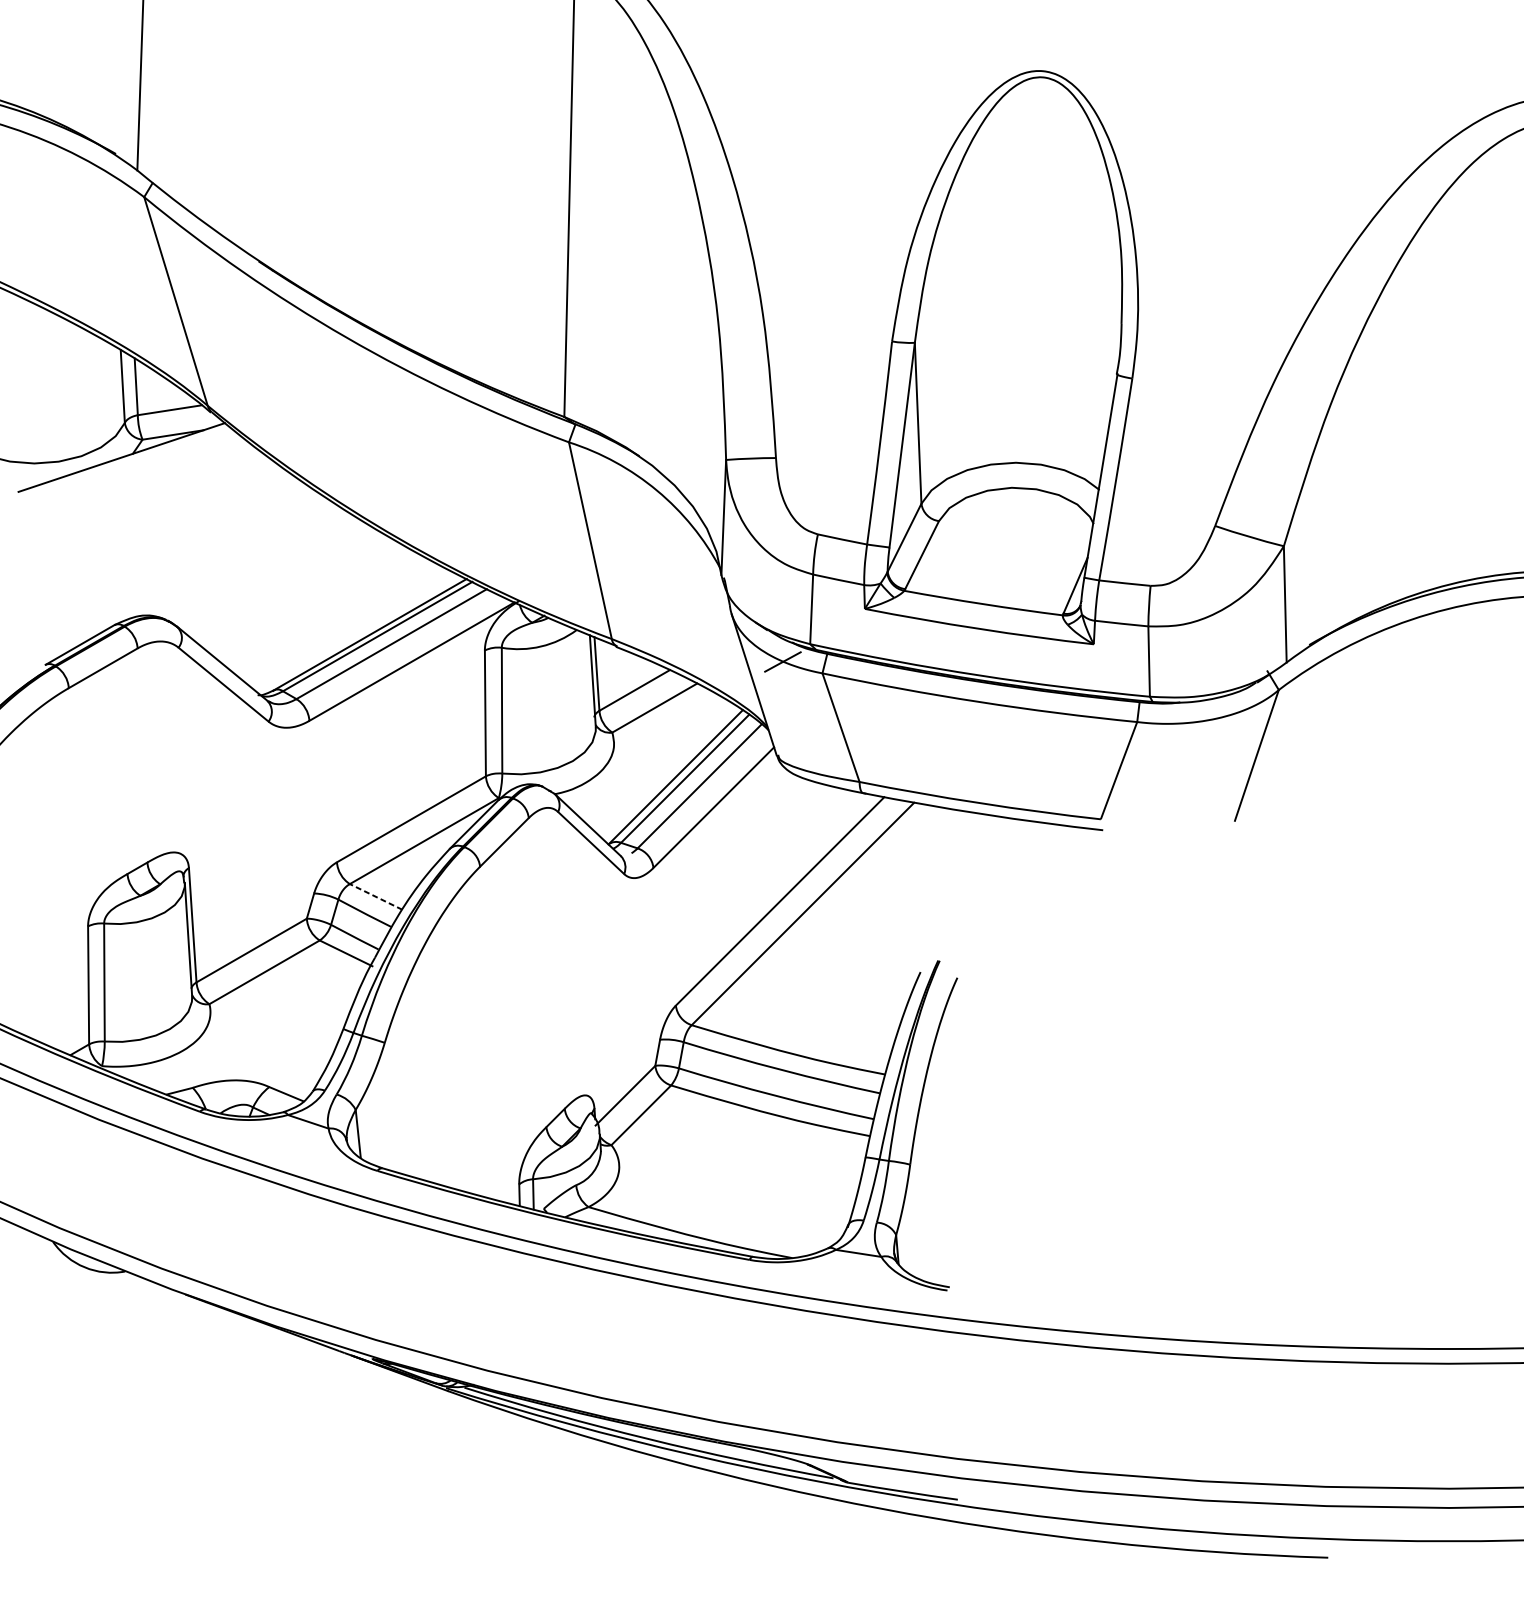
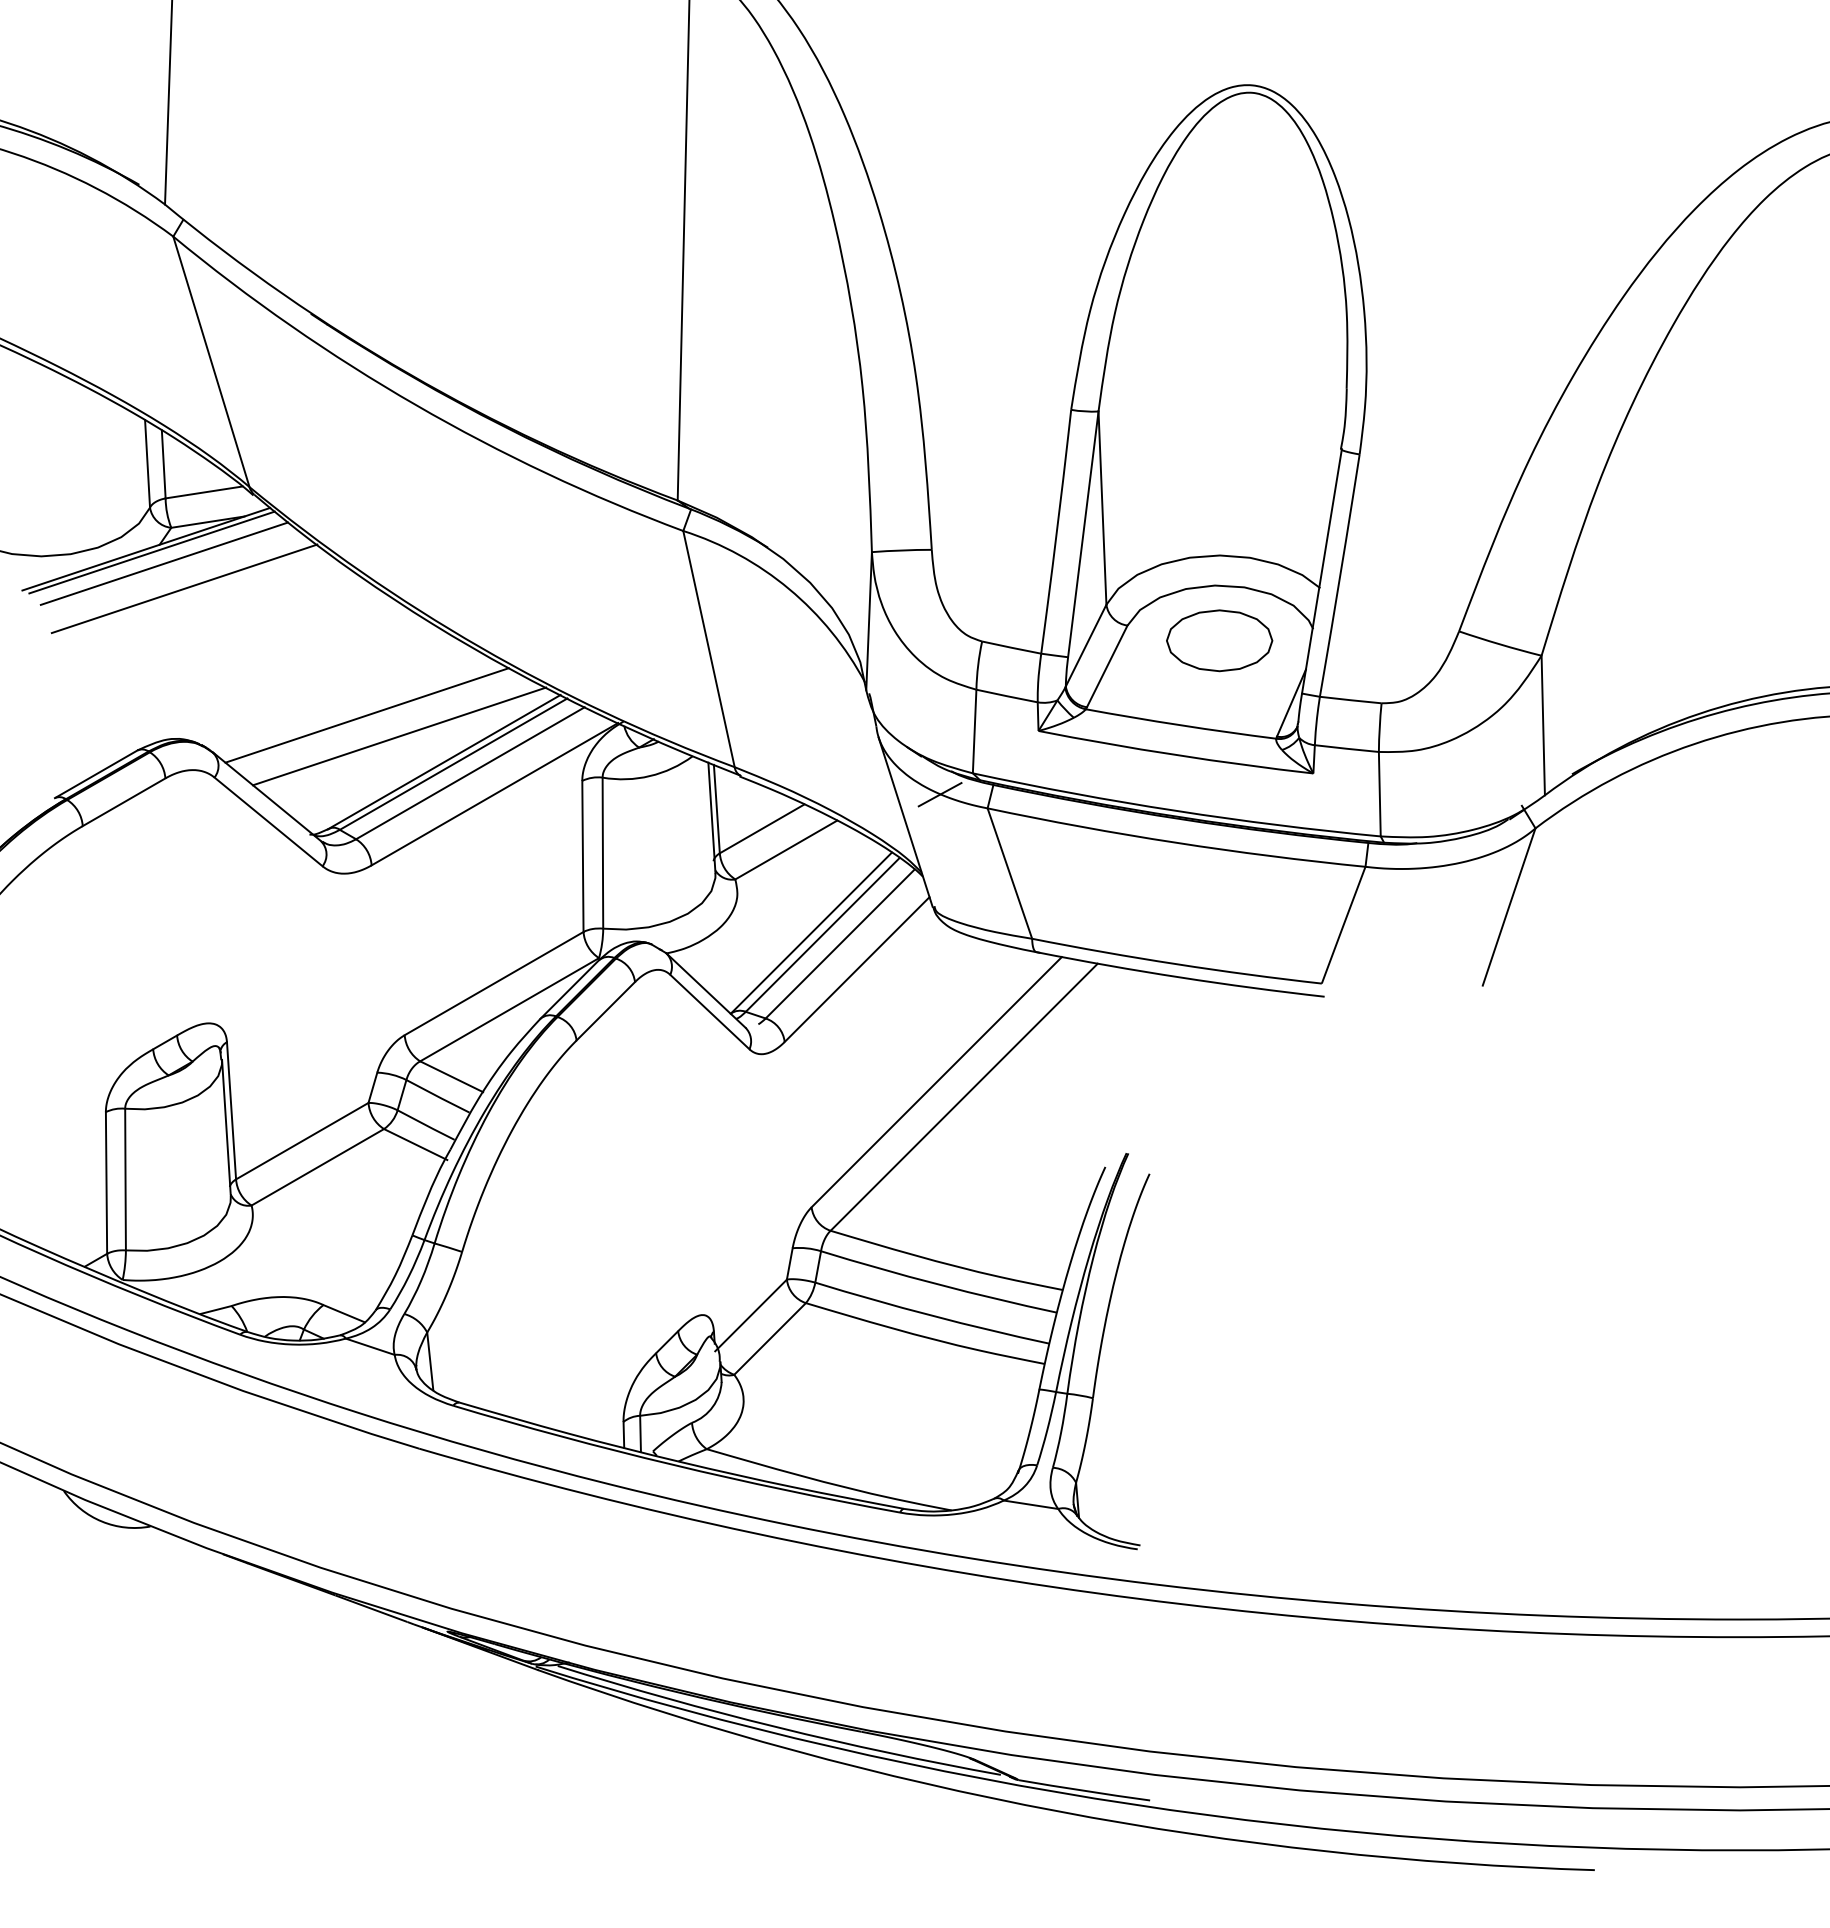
line: (126, 460) -> (151, 552), added
line: (136, 469) -> (163, 563), added
line: (153, 490) -> (184, 588), added
part: (1015, 533) -> (1219, 640), added
line: (305, 596) -> (366, 715), added
line: (332, 613) -> (399, 736), added
line: (375, 896) -> (451, 1076), dashed -> solid

